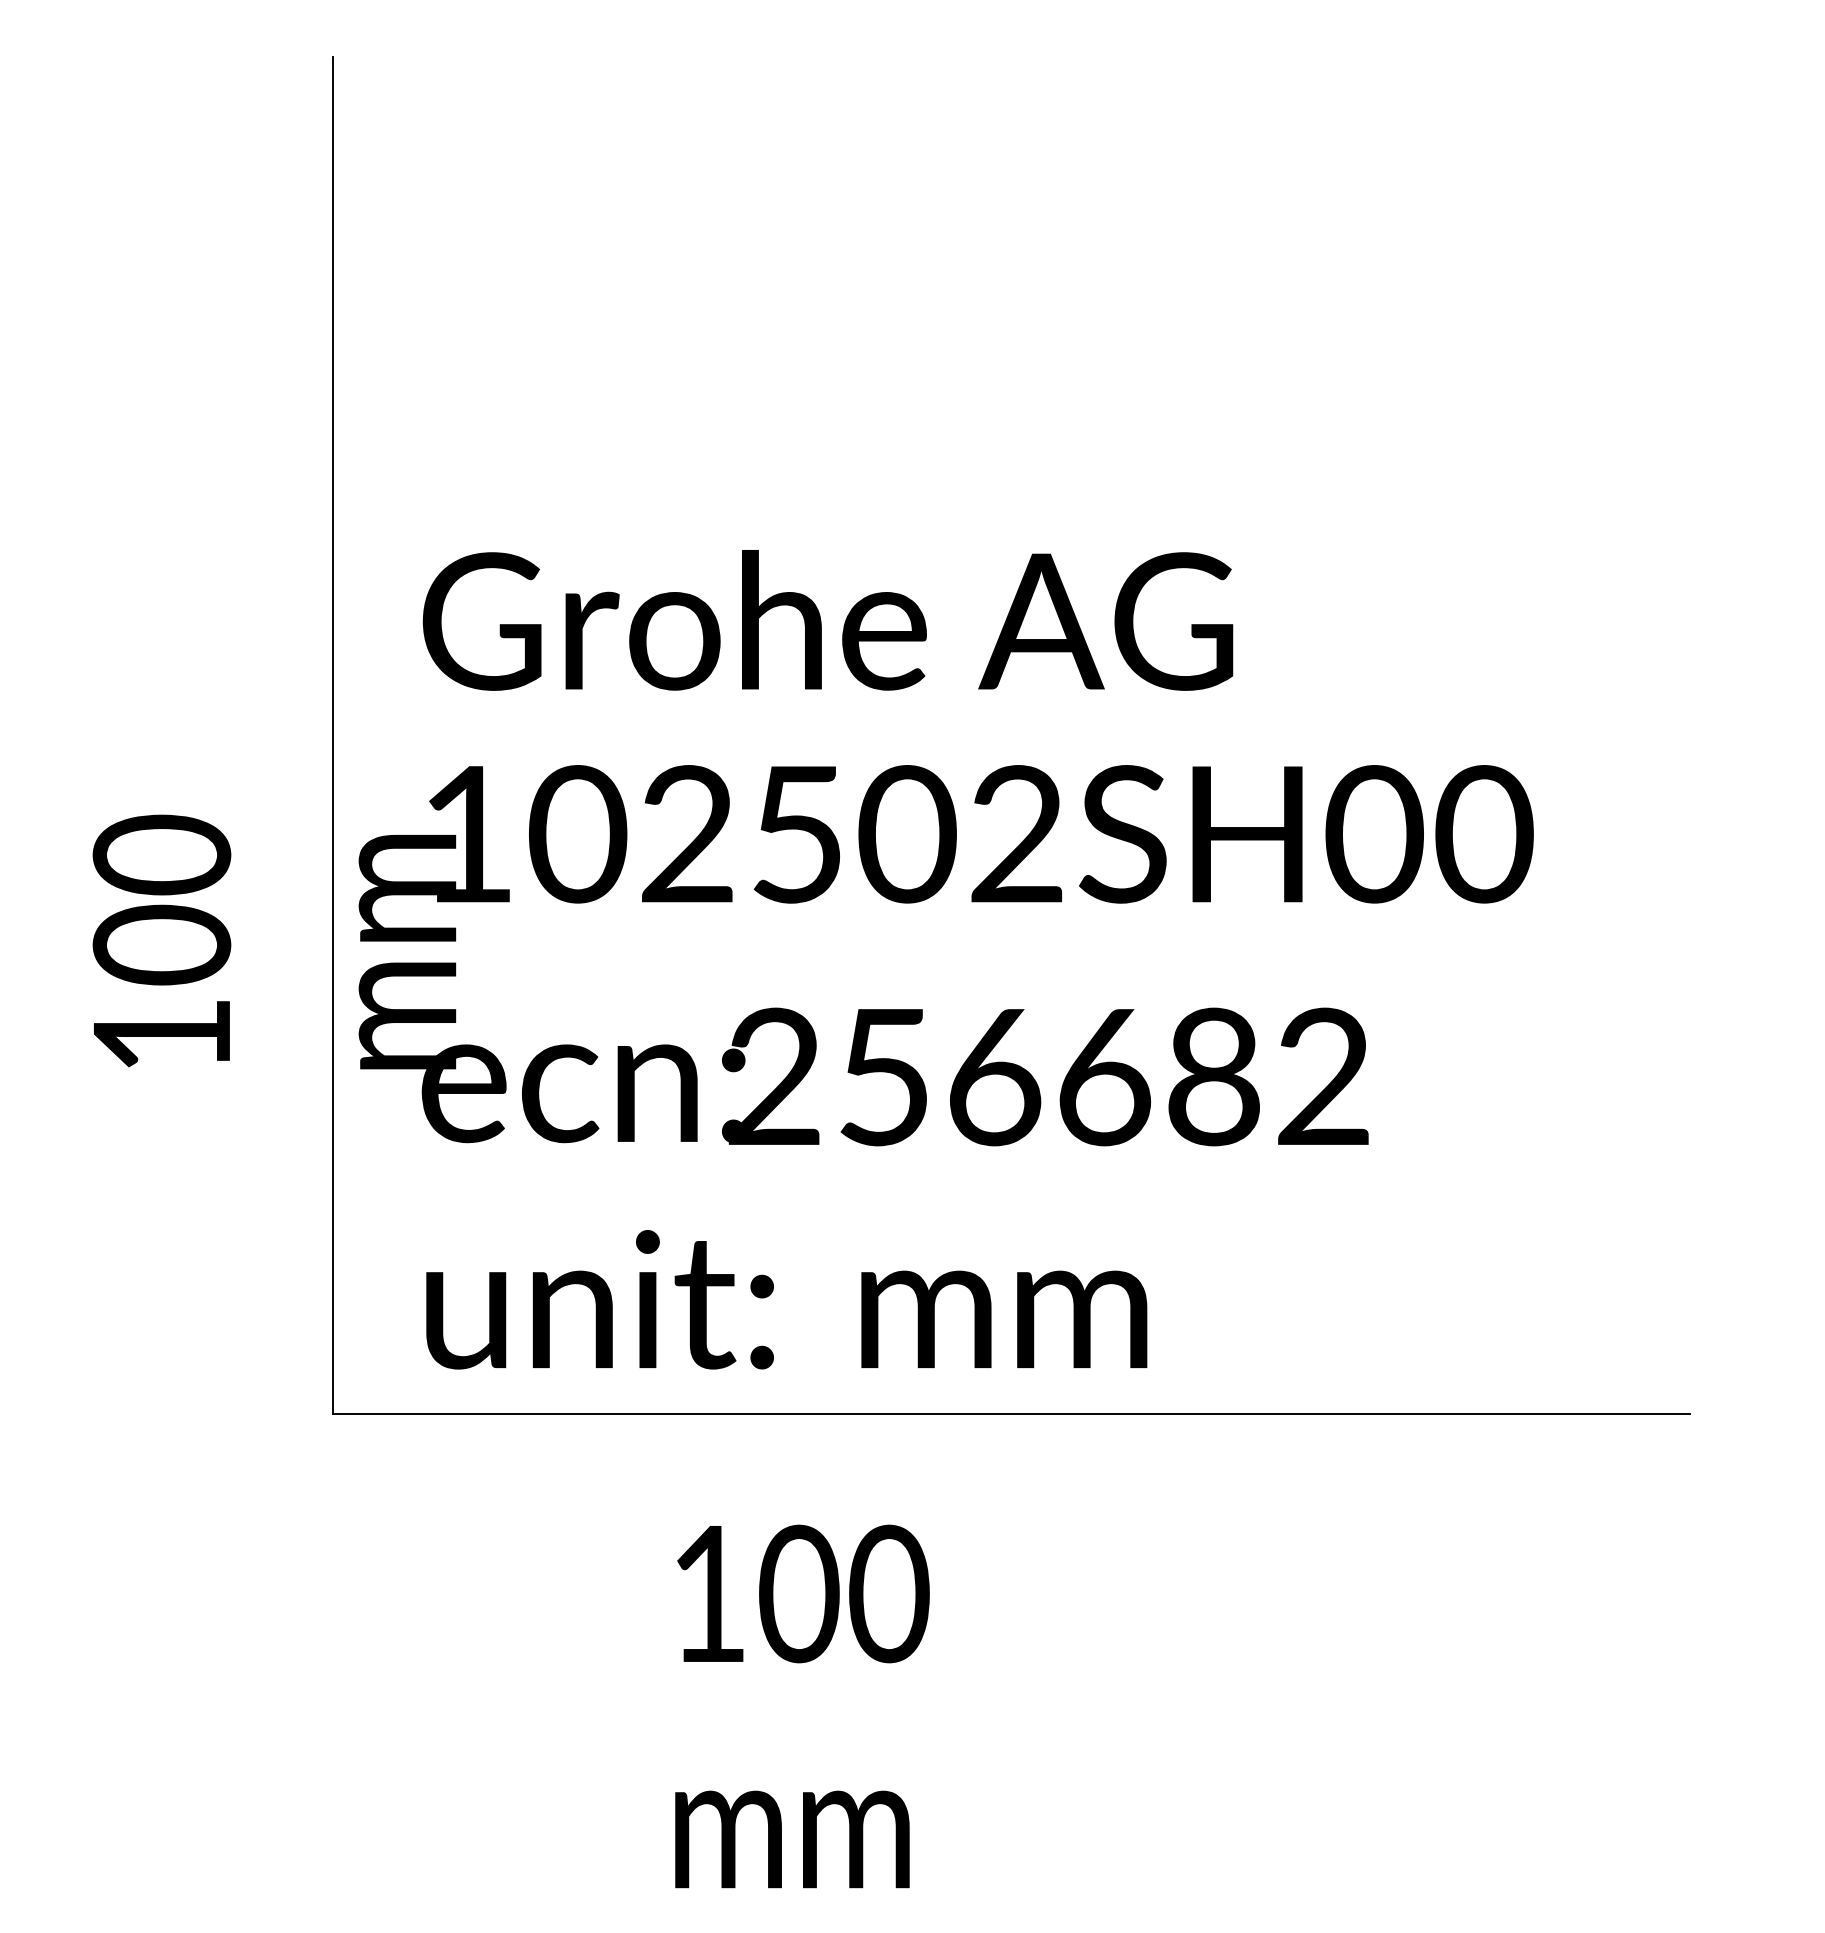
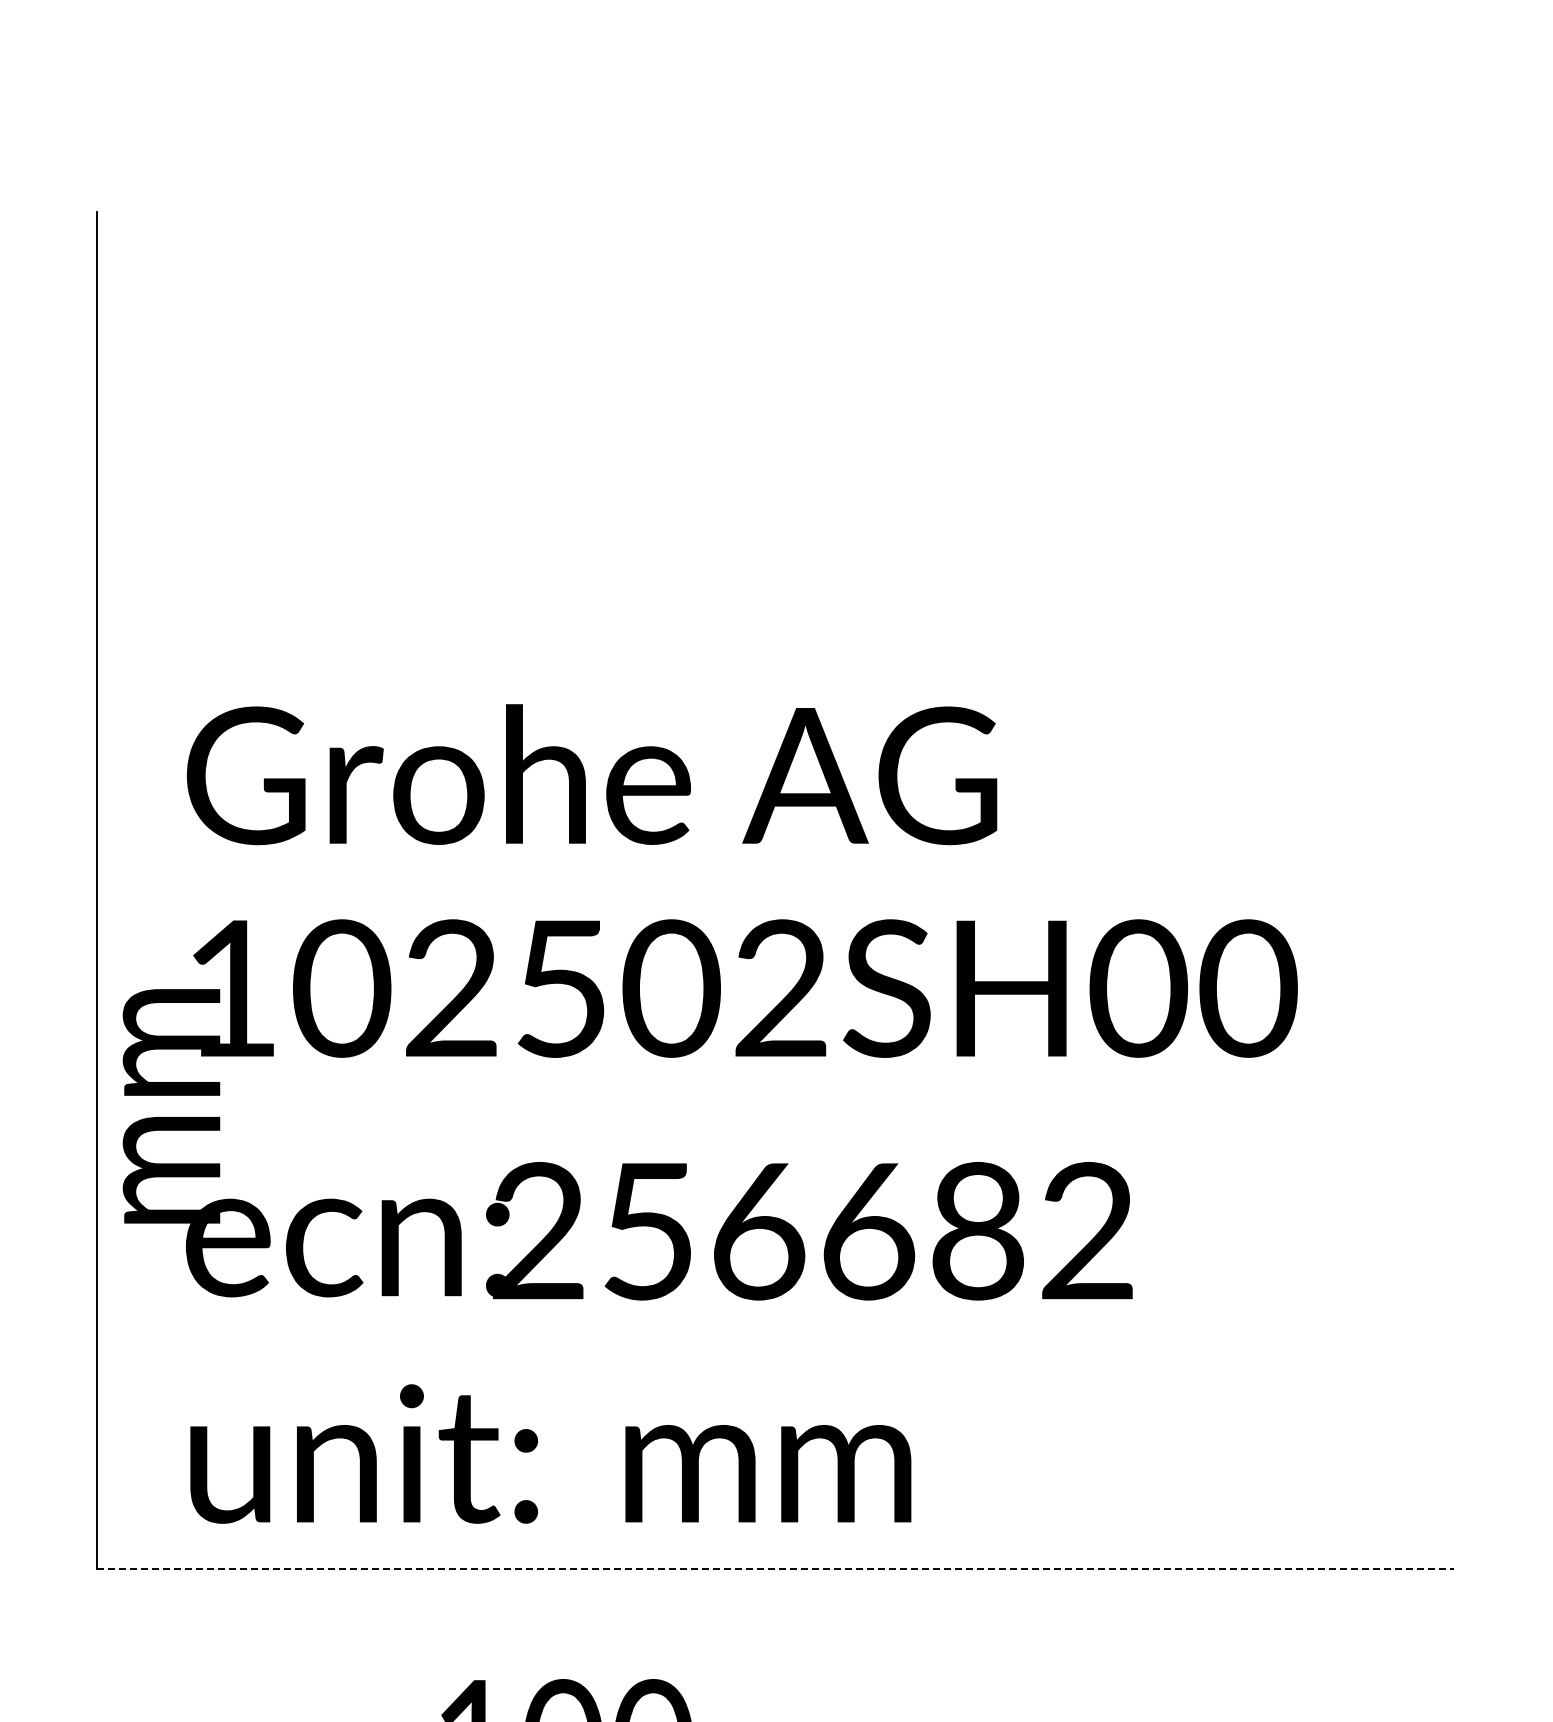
line: (1011, 1414) -> (775, 1568), solid -> dashed

